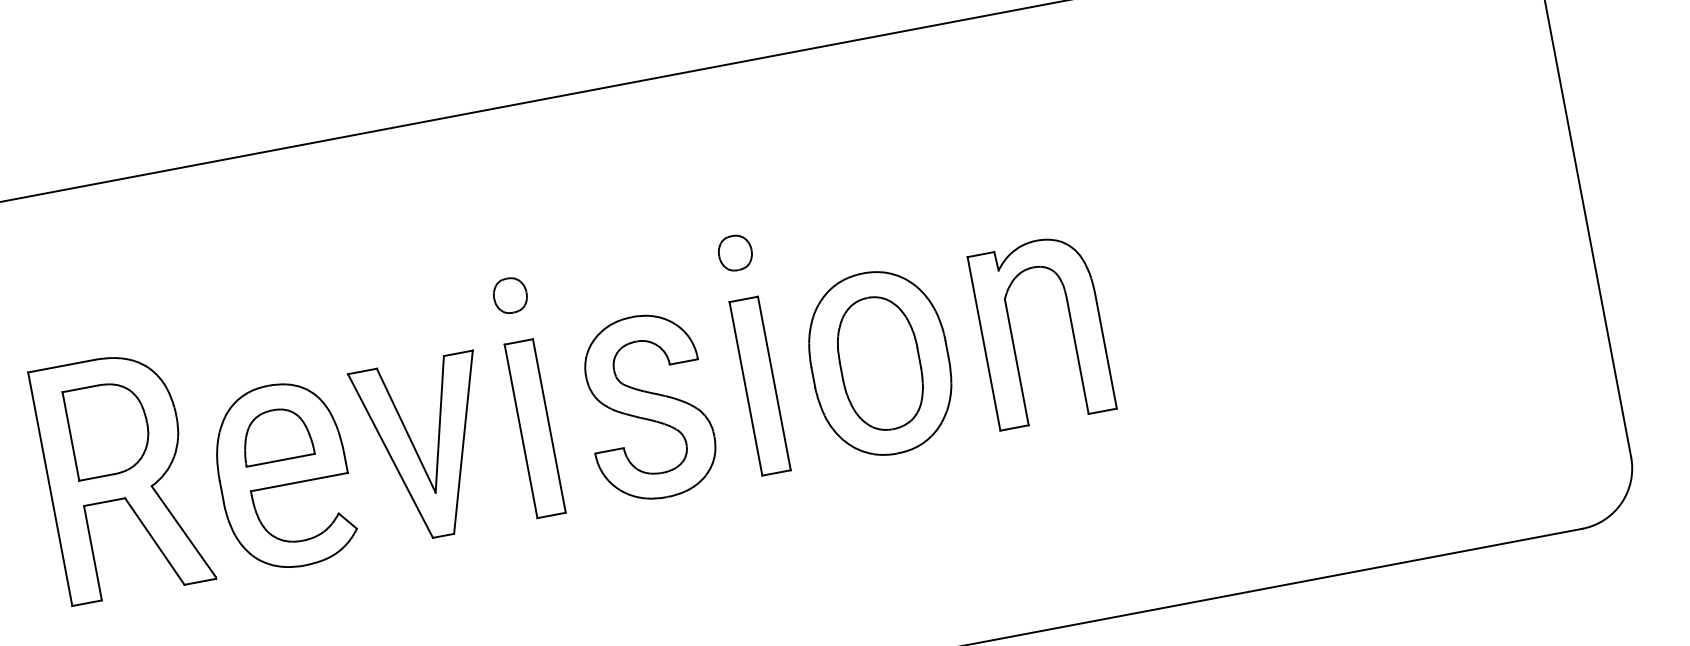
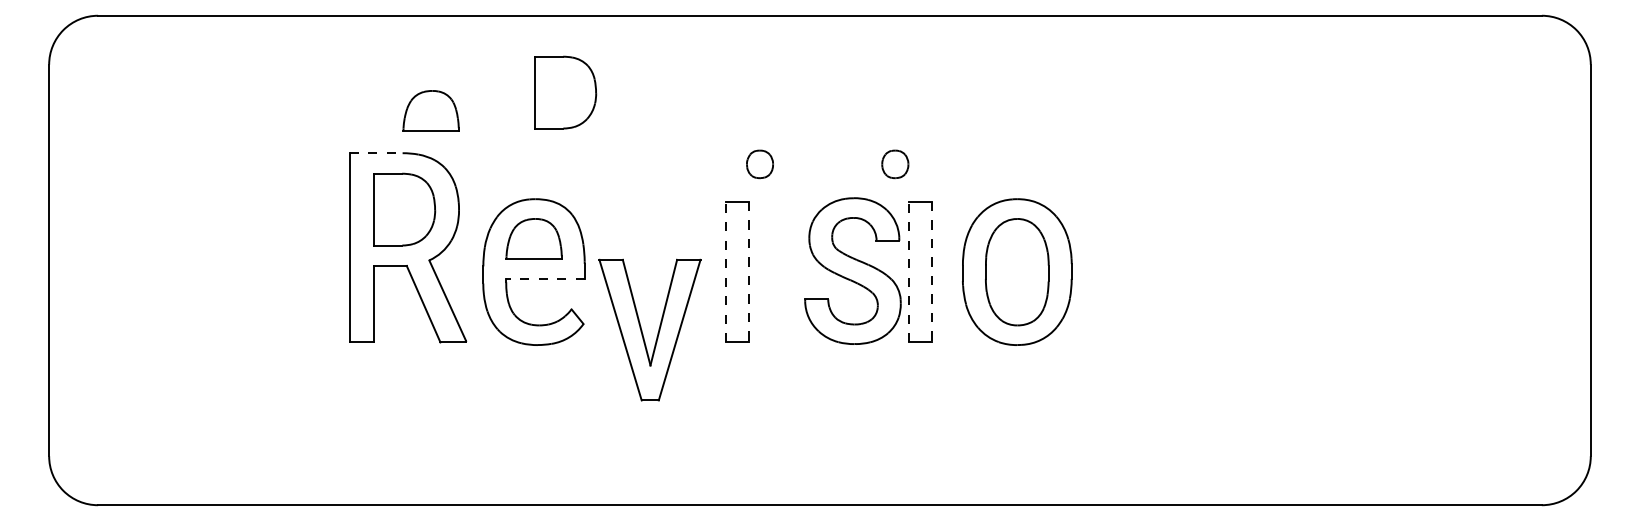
part: (280, 247) -> (565, 92), added
part: (735, 253) -> (895, 164), moved
part: (509, 295) -> (759, 164), moved
part: (118, 300) -> (430, 110), added
part: (1012, 336) -> (1124, 270), removed
line: (61, 366) -> (376, 153), solid -> dashed
line: (774, 383) -> (931, 272), solid -> dashed
line: (745, 388) -> (908, 271), solid -> dashed
part: (647, 406) -> (852, 270), moved
line: (549, 426) -> (749, 272), solid -> dashed
line: (521, 430) -> (726, 271), solid -> dashed
part: (417, 451) -> (642, 330), moved
line: (298, 482) -> (544, 279), solid -> dashed

